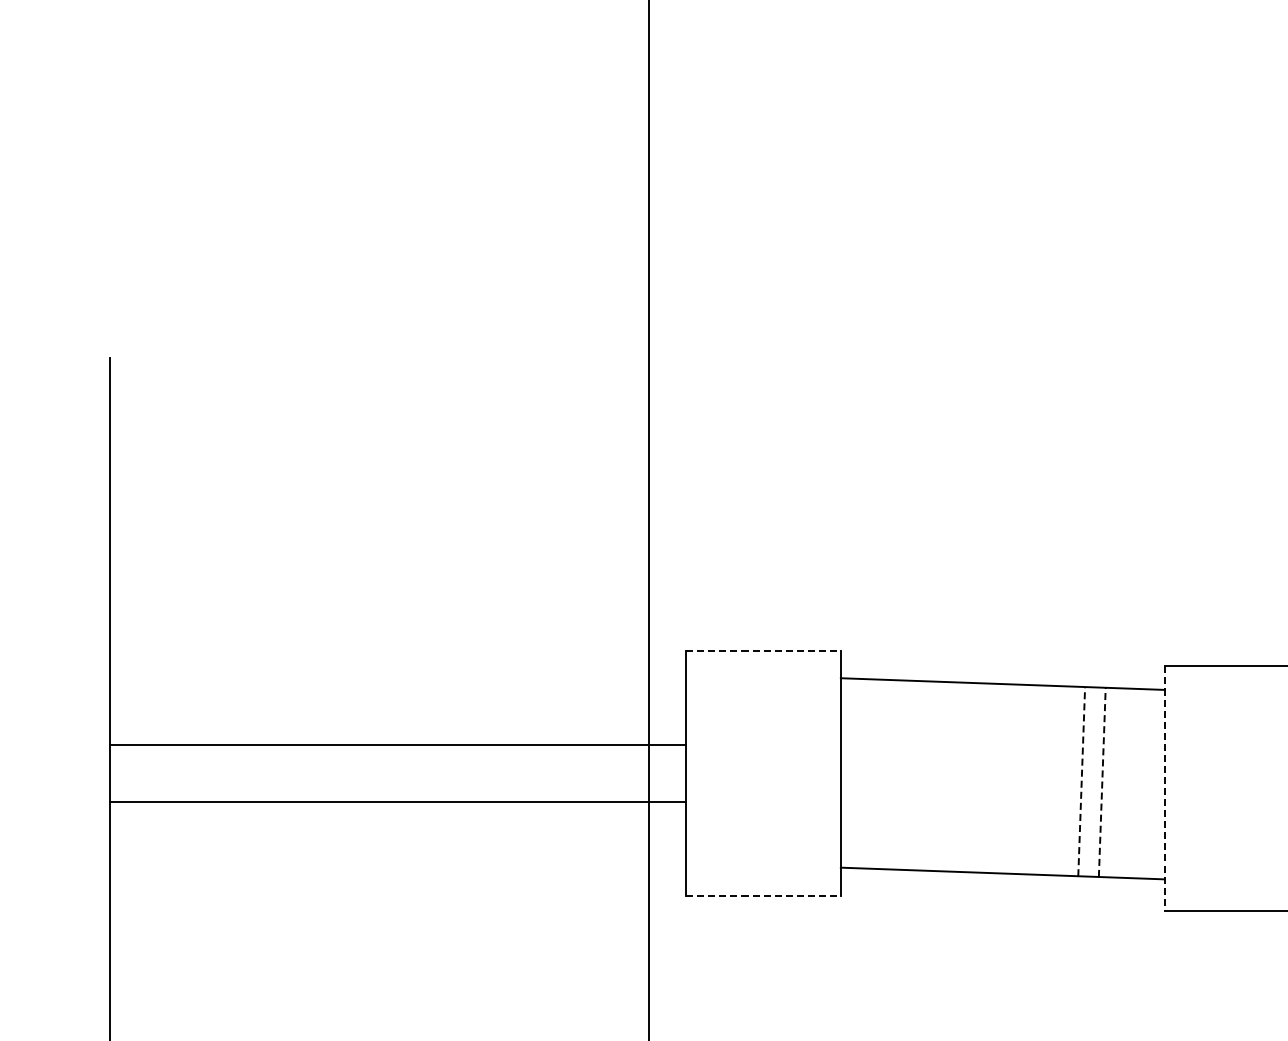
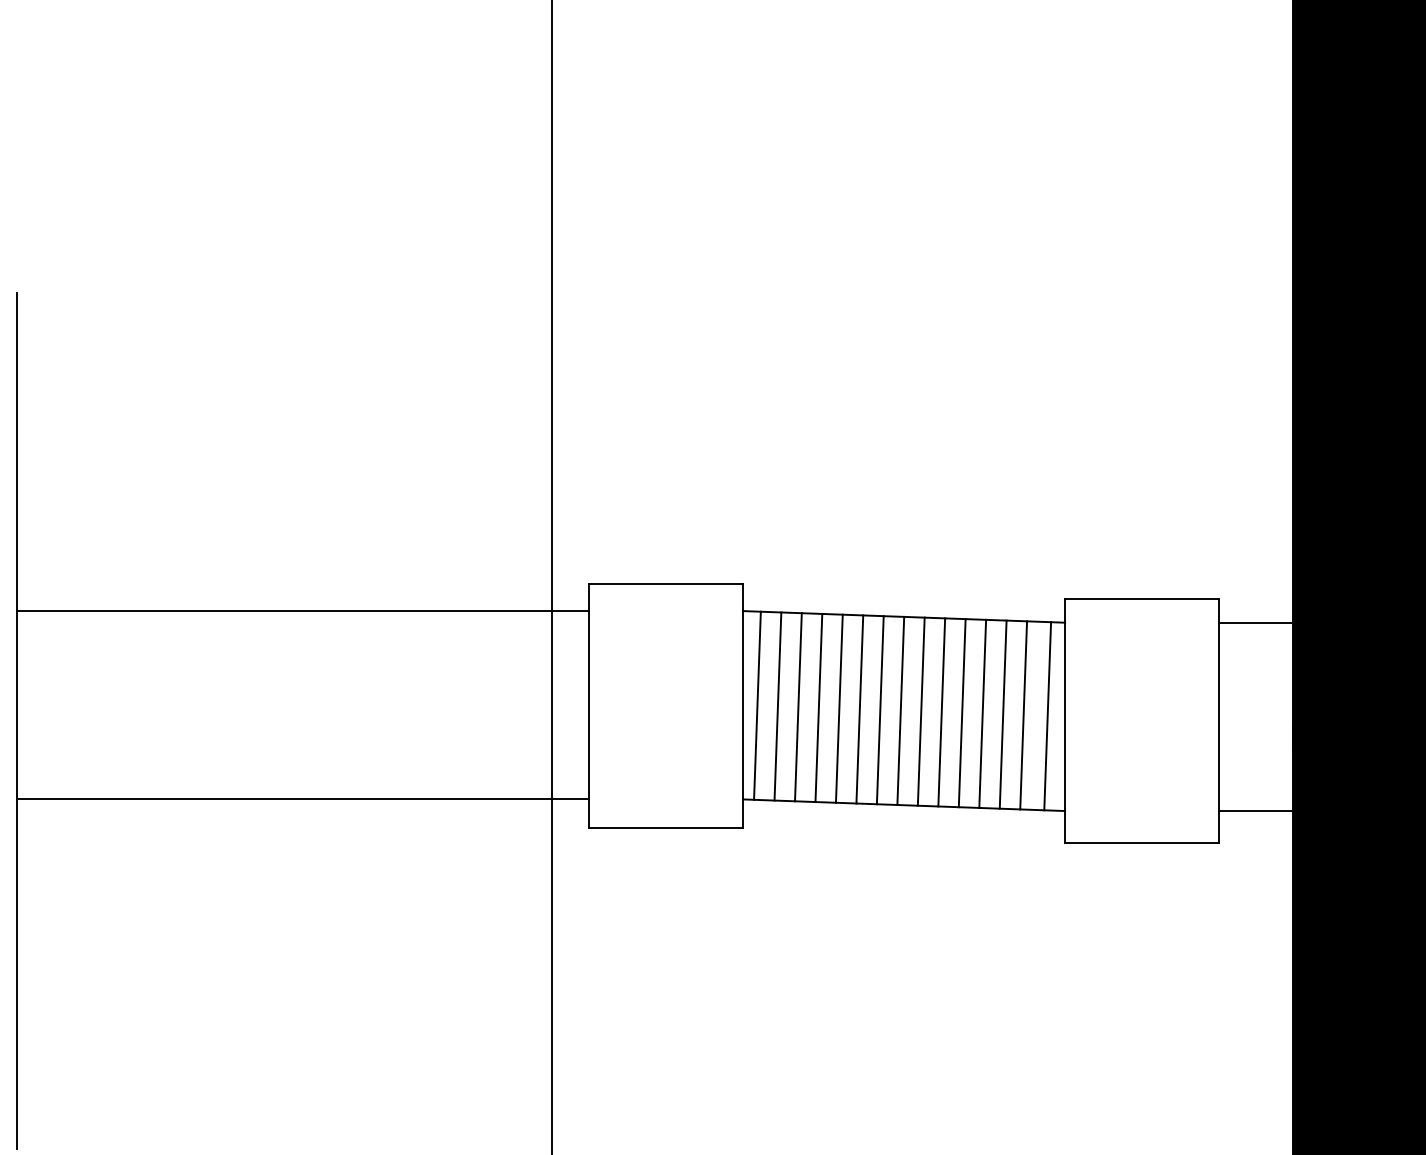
line: (763, 651) -> (666, 584), dashed -> solid
line: (397, 745) -> (302, 611), moved
line: (855, 773) -> (757, 705), added
line: (875, 774) -> (777, 706), added
line: (896, 775) -> (798, 707), added
line: (916, 775) -> (818, 707), added
line: (936, 776) -> (838, 708), added
line: (957, 777) -> (859, 709), added
line: (977, 778) -> (879, 710), added
line: (999, 778) -> (900, 710), added
line: (1019, 779) -> (920, 711), added
line: (1040, 780) -> (941, 712), added
line: (1060, 781) -> (961, 713), added
line: (1081, 781) -> (982, 713), dashed -> solid
line: (1102, 782) -> (1003, 714), dashed -> solid
line: (1122, 783) -> (1023, 715), added
line: (1146, 784) -> (1047, 716), added
line: (1164, 788) -> (1065, 720), dashed -> solid
line: (397, 802) -> (302, 799), moved
line: (763, 895) -> (666, 827), dashed -> solid

